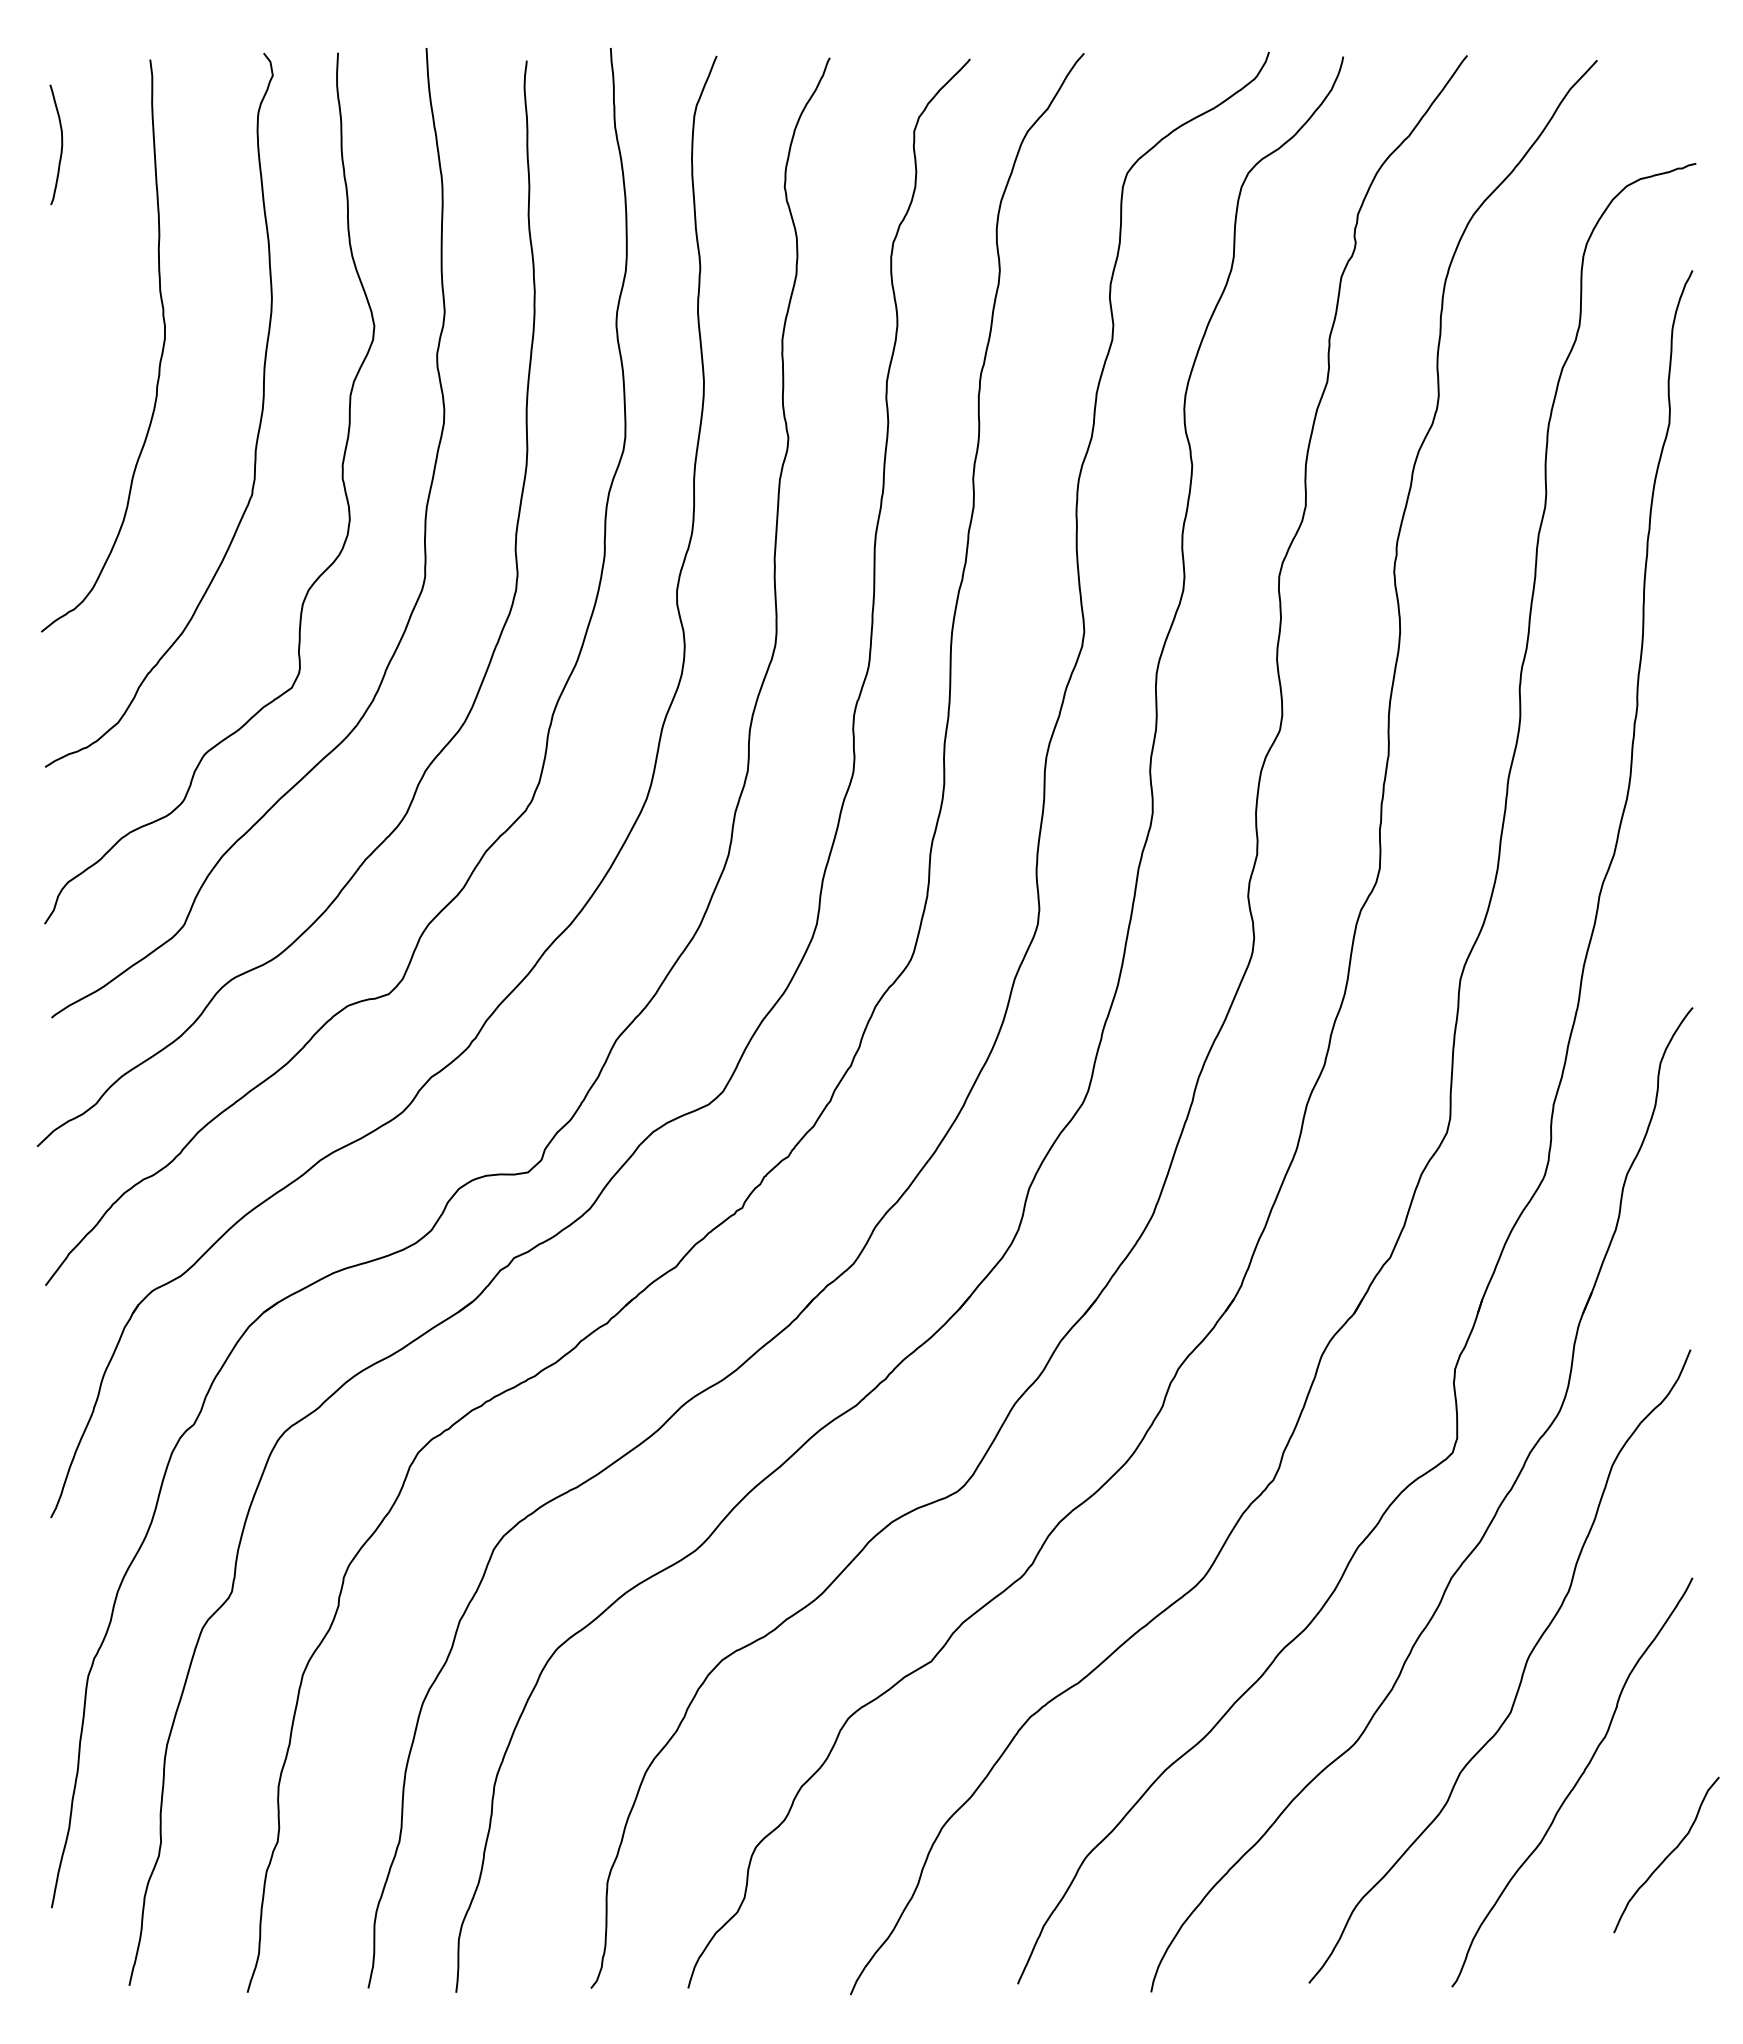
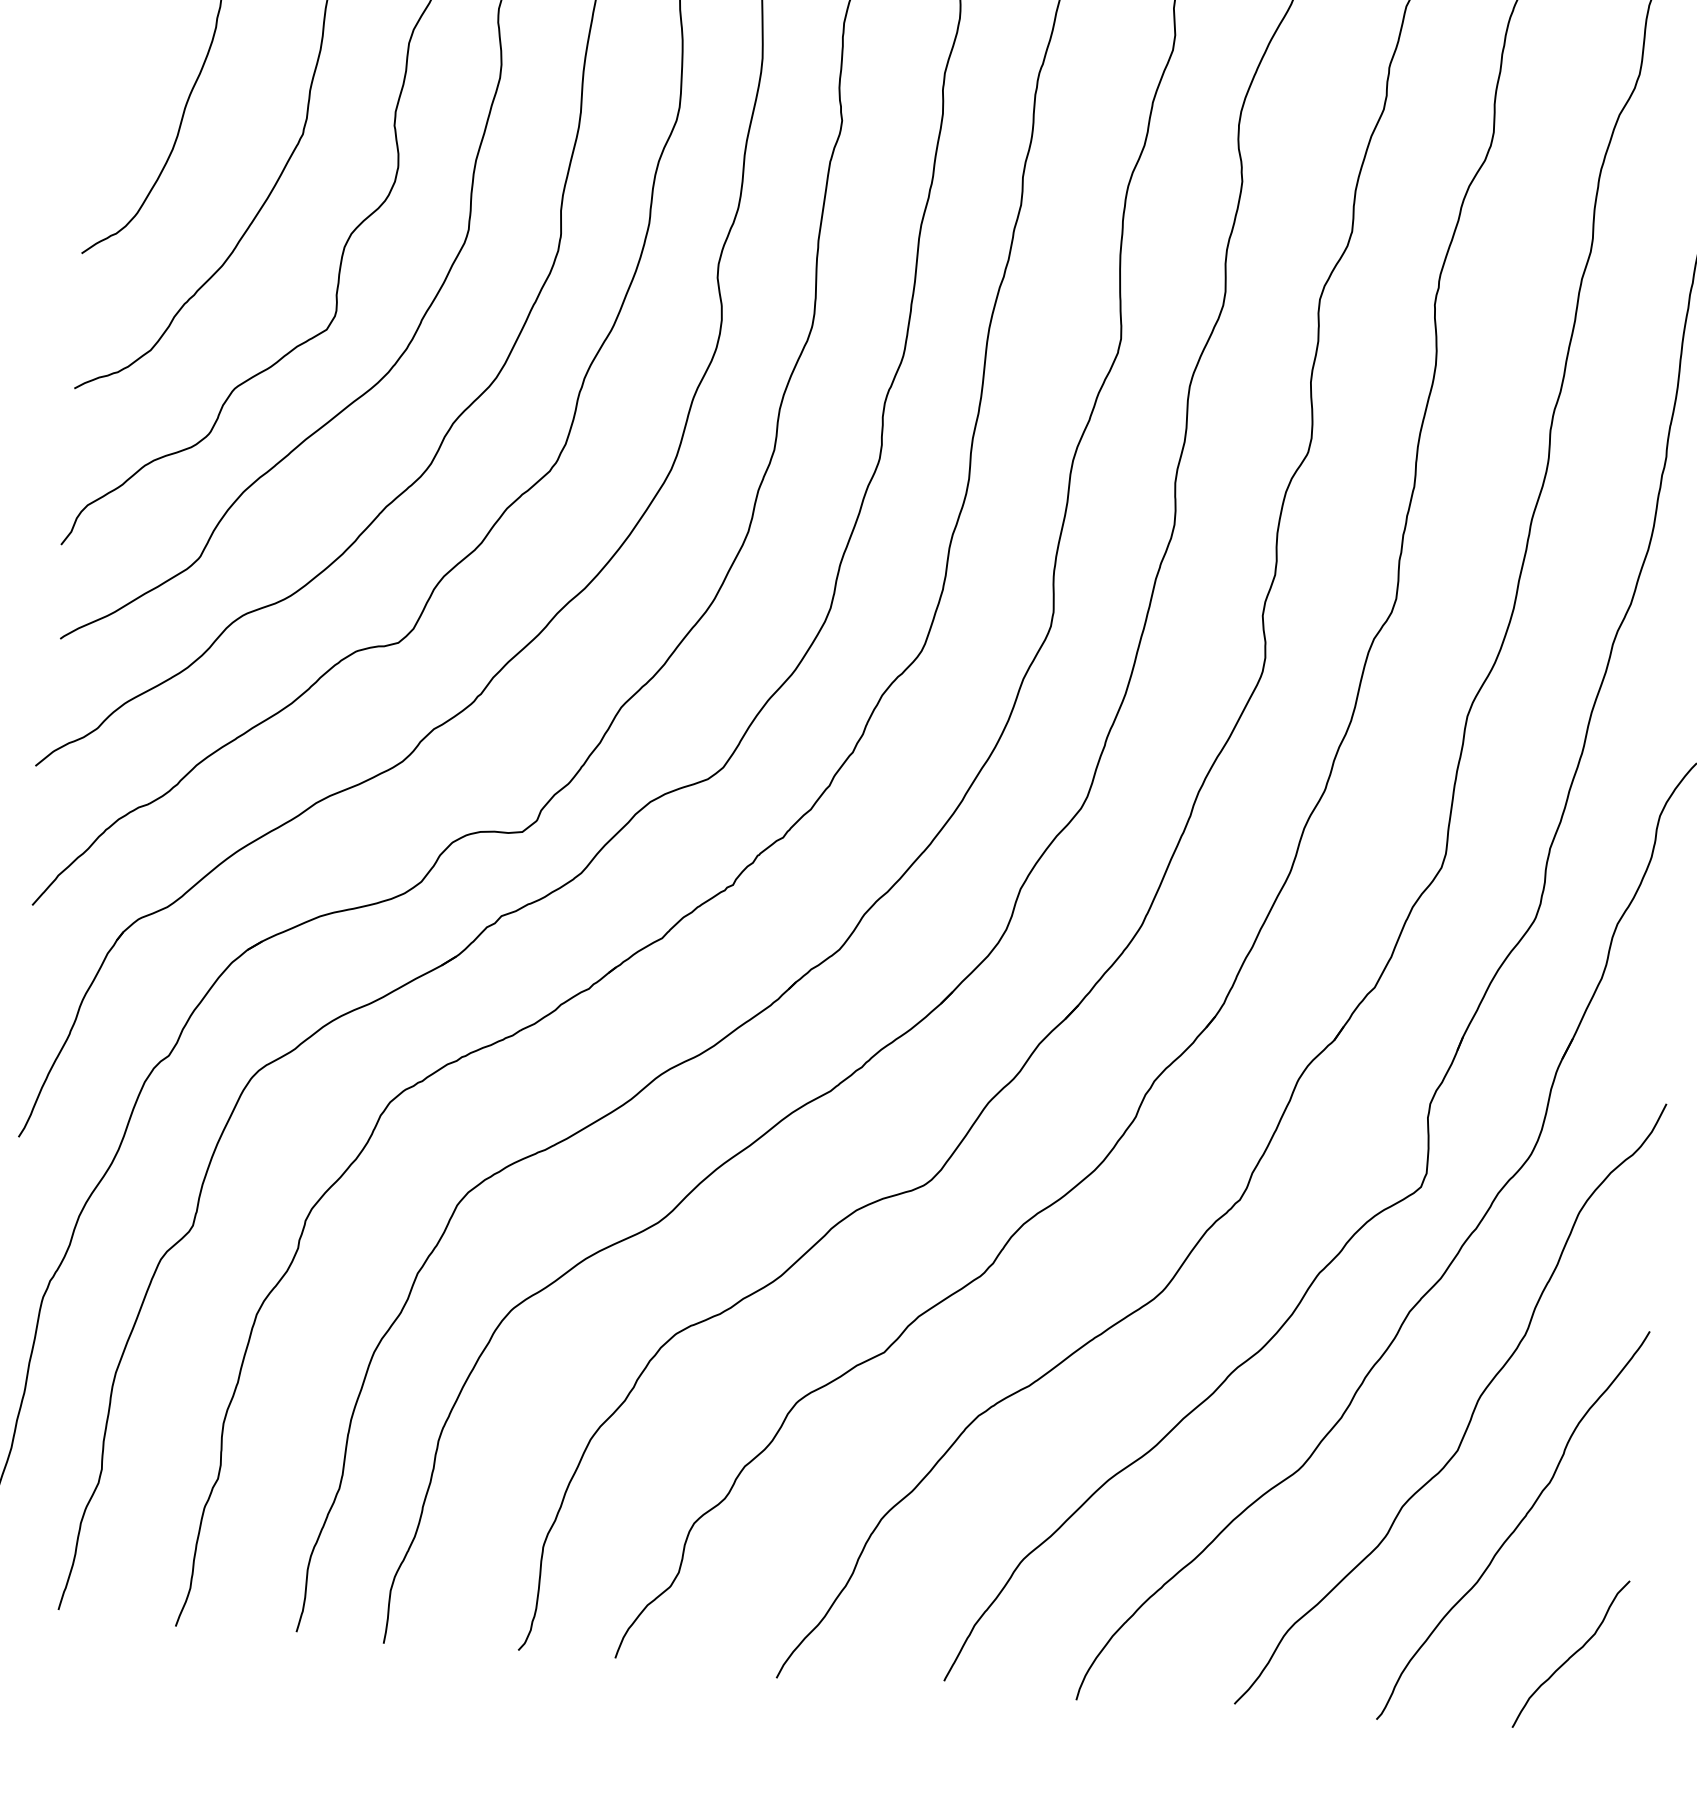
curve: (1667, 1855) -> (1572, 1654), moved

